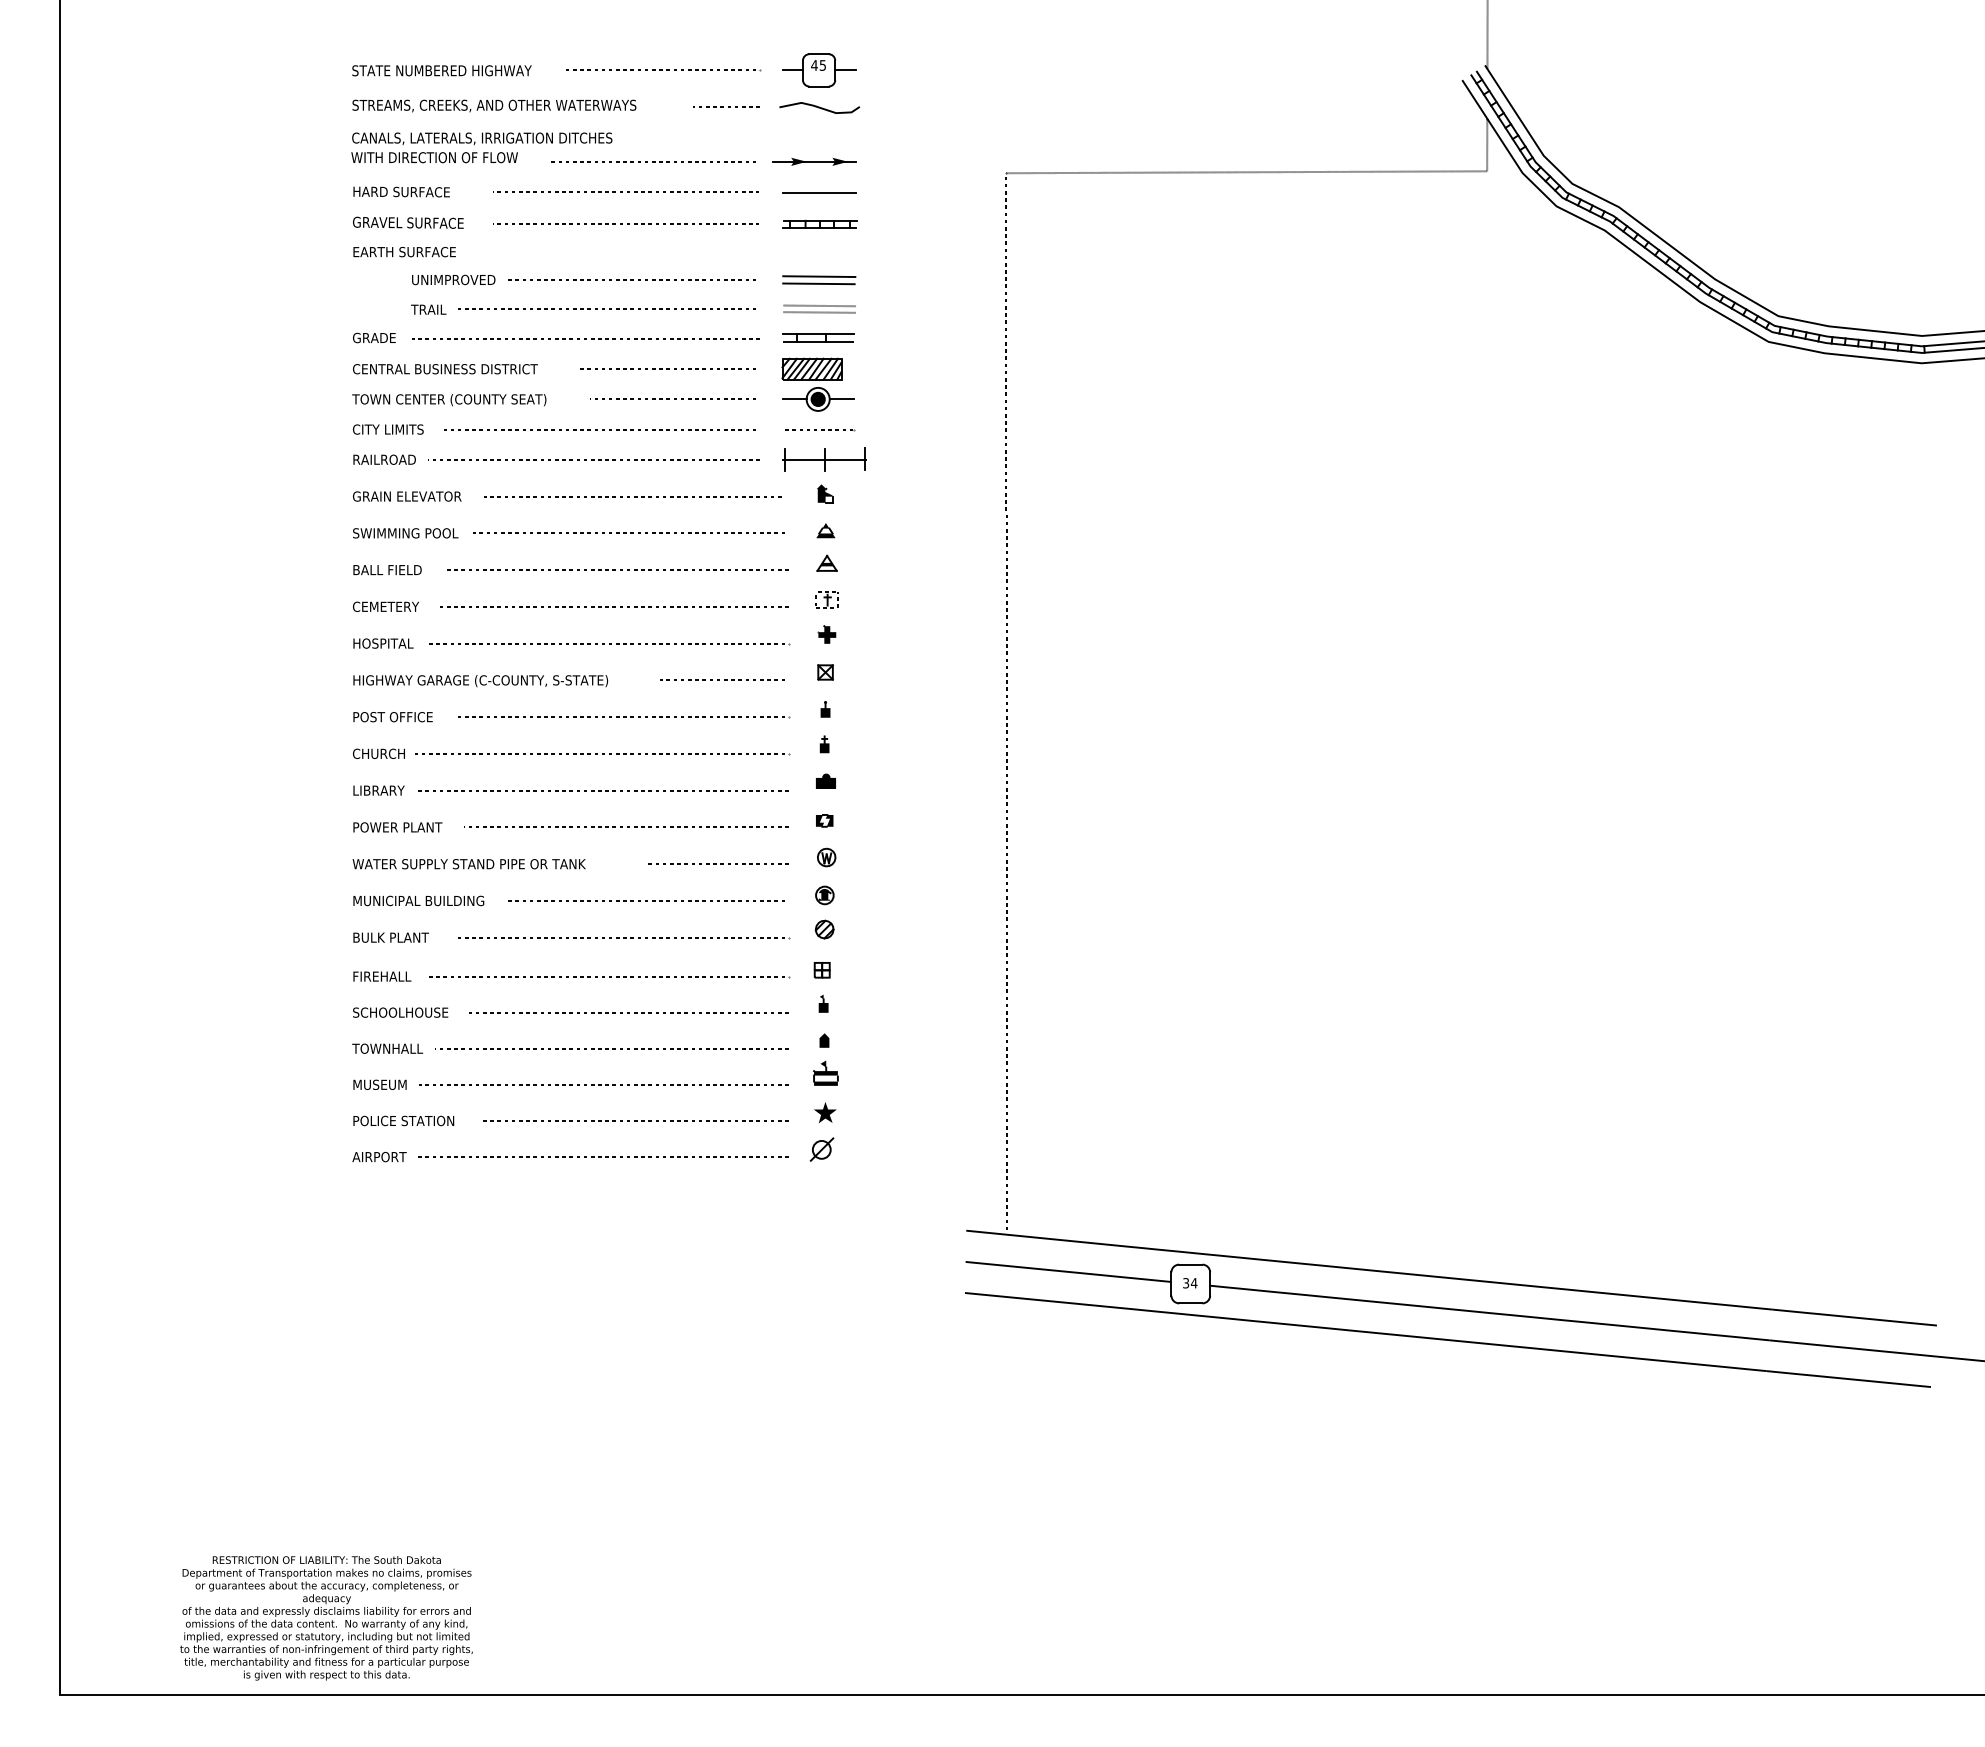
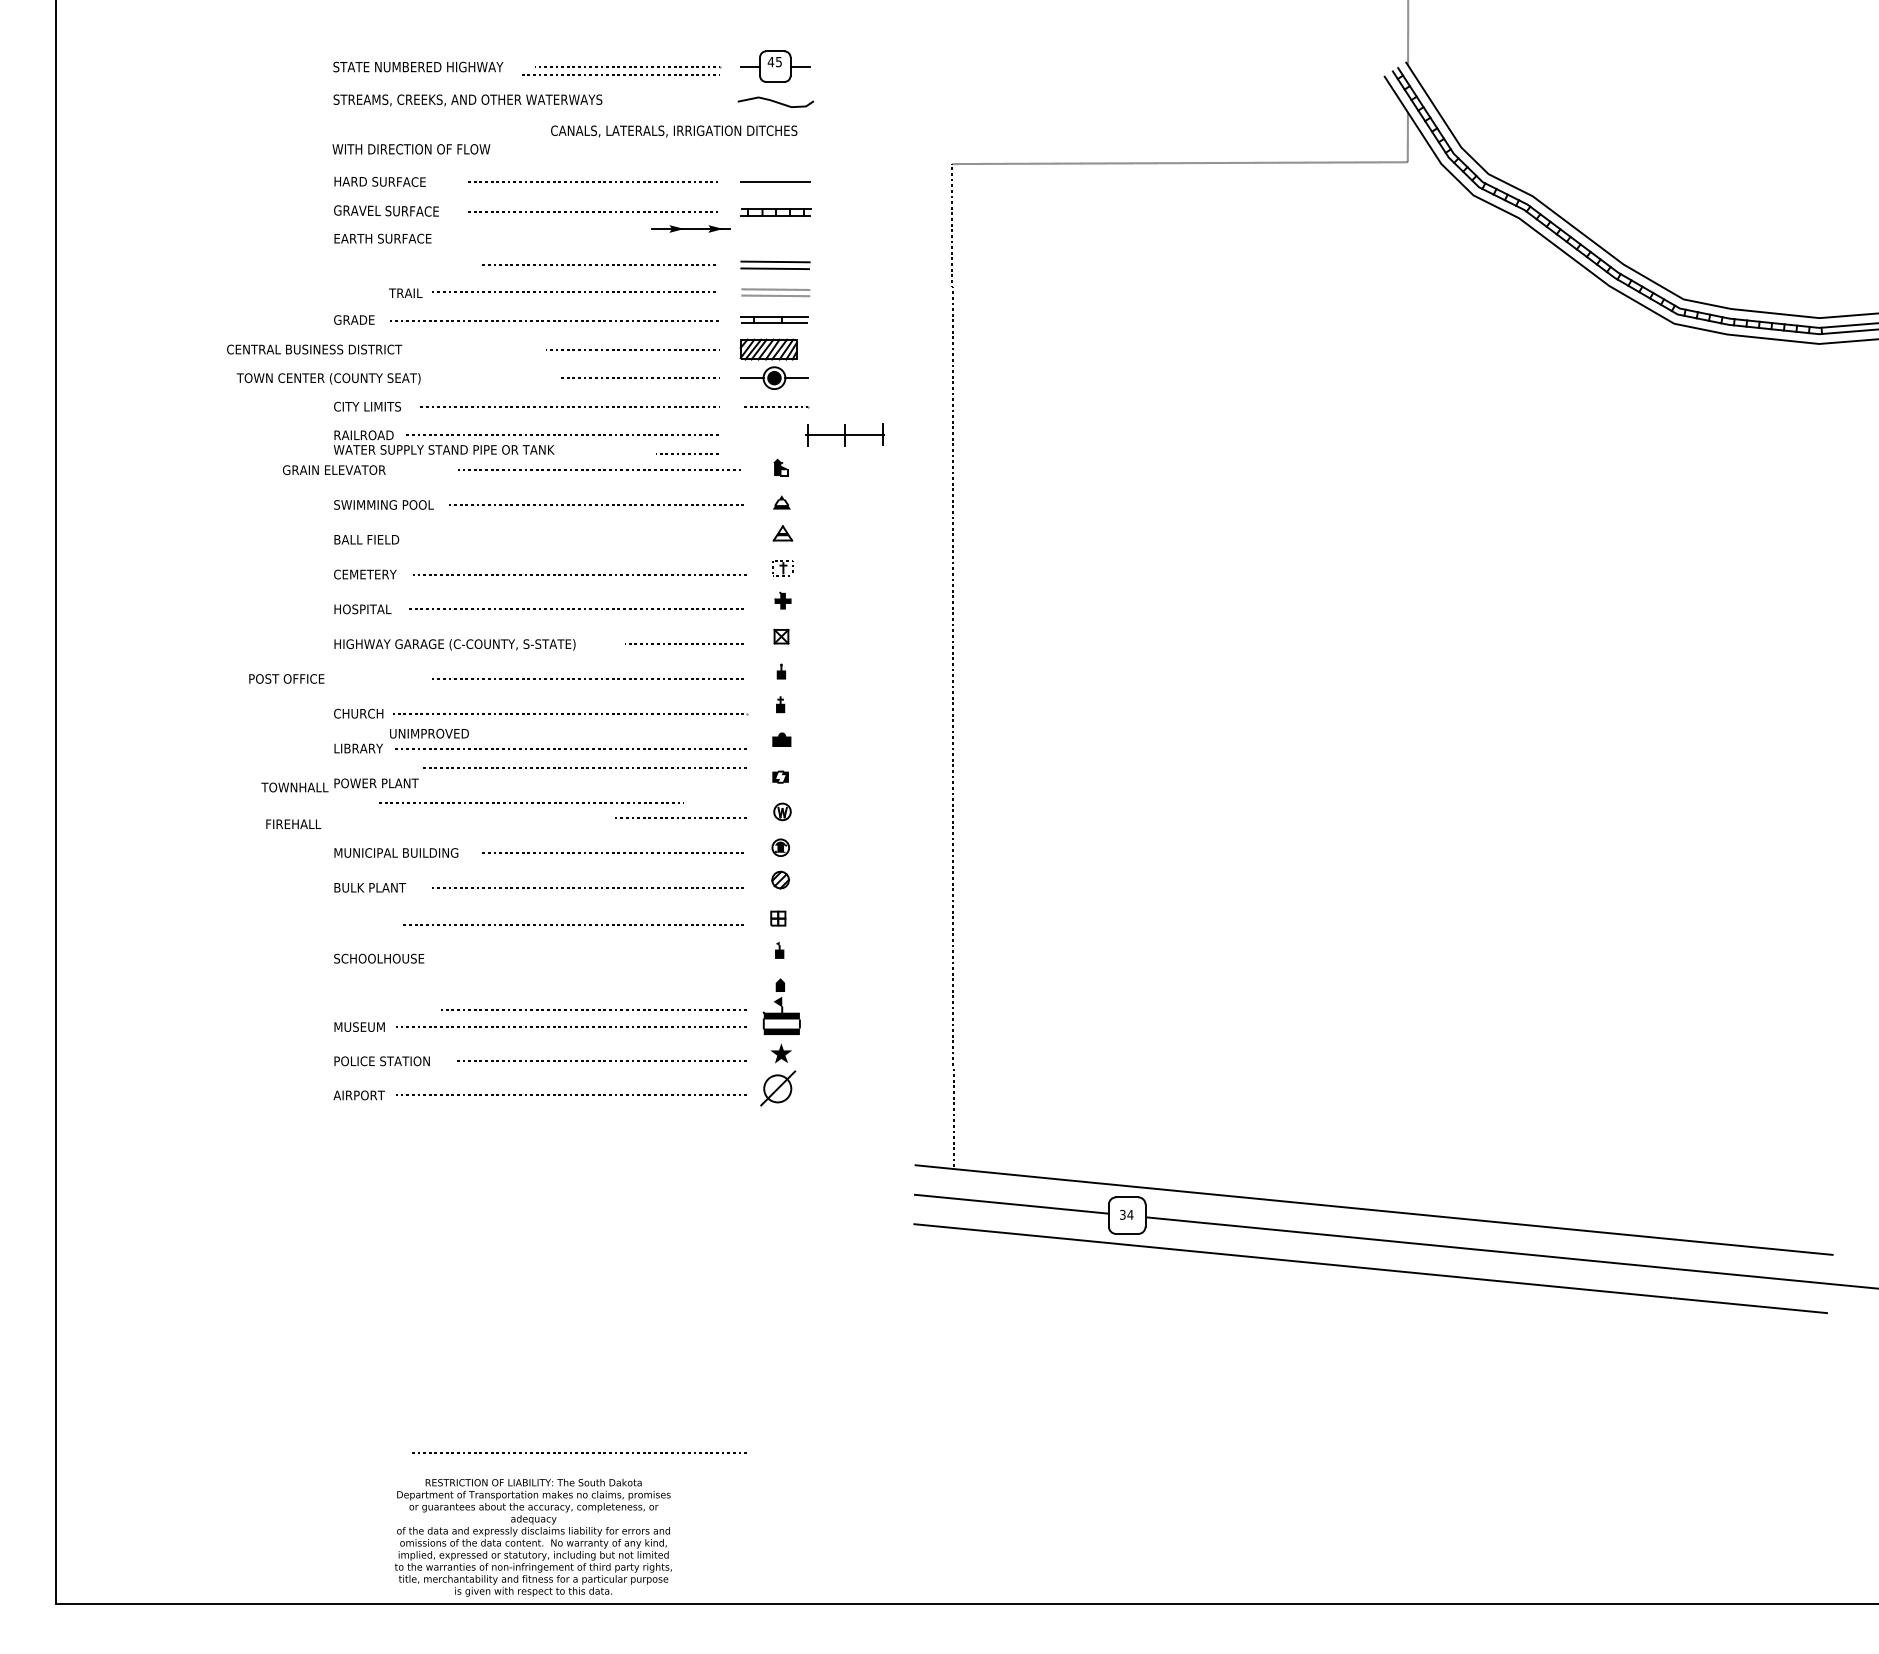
line: (728, 106) -> (689, 453), moved
text: (482, 138) -> (674, 131), moved
line: (653, 161) -> (618, 74), moved
part: (814, 161) -> (691, 228), moved
text: (453, 279) -> (429, 733), moved
text: (445, 369) -> (314, 349), moved
text: (449, 400) -> (328, 379), moved
part: (824, 459) -> (844, 435), moved
text: (407, 496) -> (334, 470), moved
line: (615, 569) -> (582, 767), moved
text: (392, 717) -> (286, 679), moved
line: (627, 826) -> (531, 802), moved
text: (468, 864) -> (443, 450), moved
text: (382, 976) -> (293, 824), moved
line: (628, 1012) -> (594, 1009), moved
text: (387, 1048) -> (294, 787), moved
line: (612, 1048) -> (579, 1452), moved
part: (825, 1073) -> (781, 1016), size x1.6
part: (821, 1149) -> (777, 1088), size x1.6
part: (326, 1618) -> (533, 1537), moved

